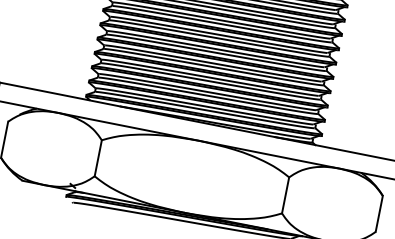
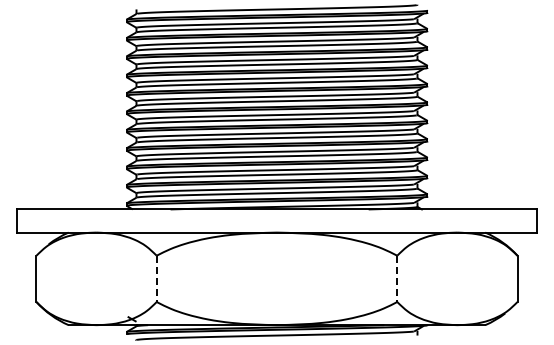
line: (98, 158) -> (156, 279), solid -> dashed
line: (285, 195) -> (397, 279), solid -> dashed

